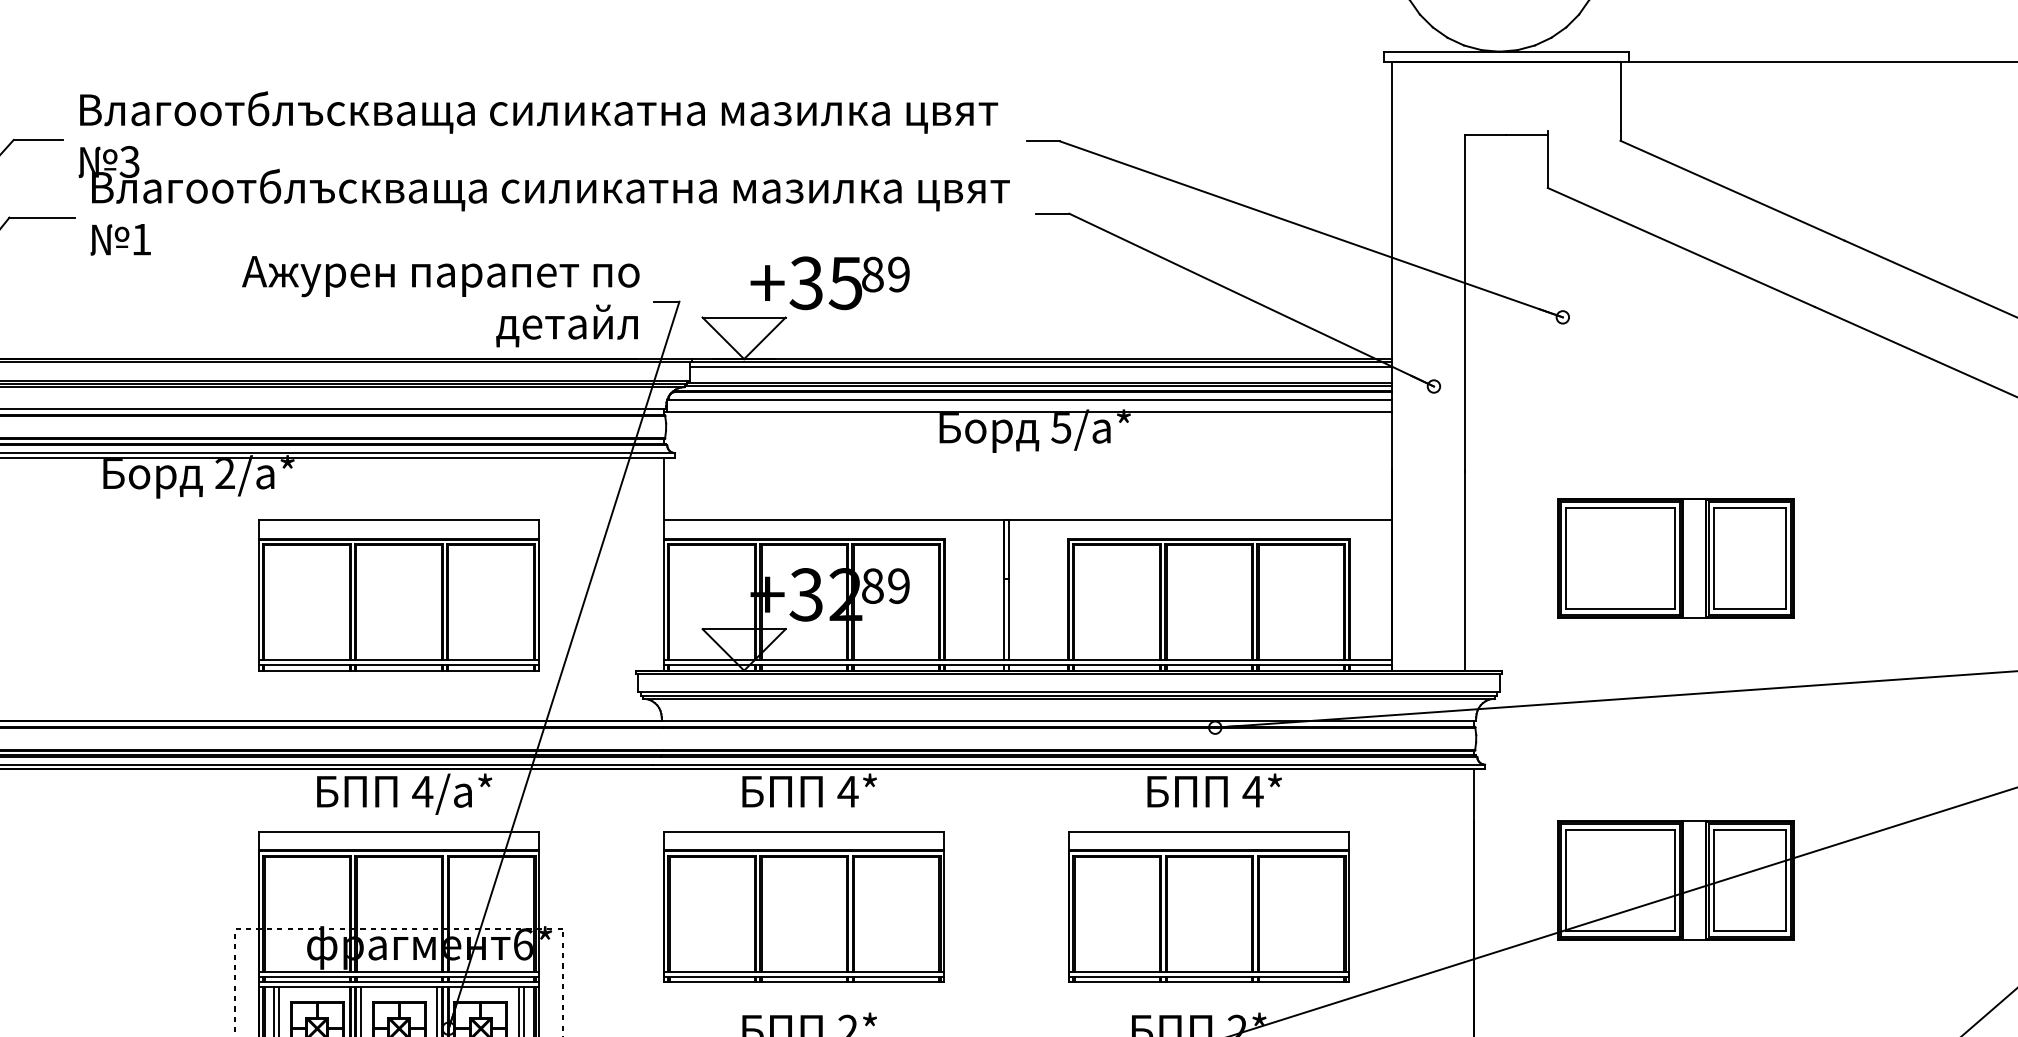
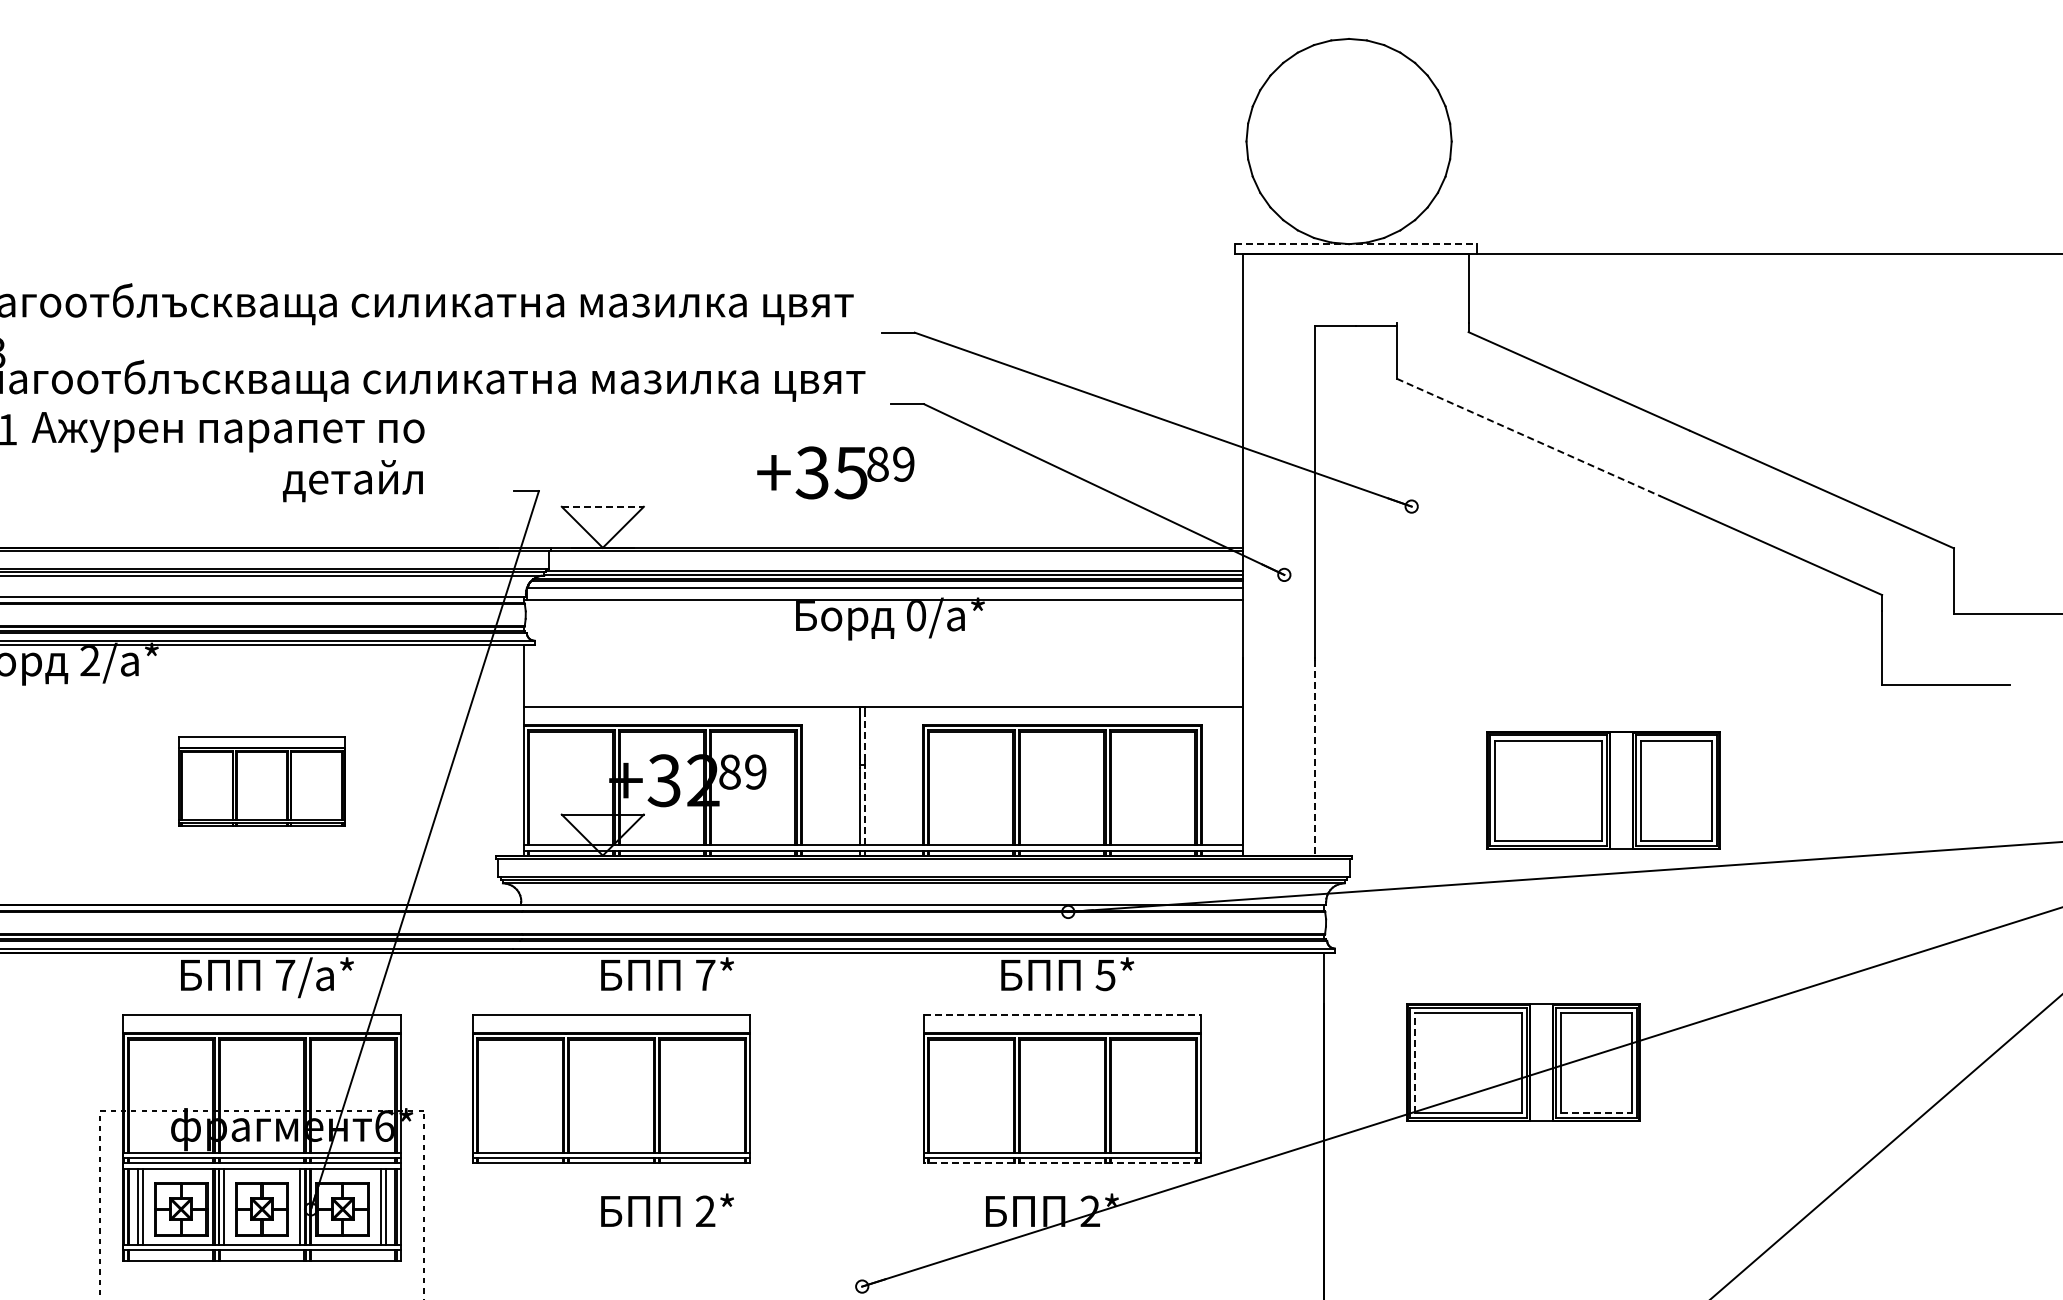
line: (1507, 52) -> (1356, 244), solid -> dashed
line: (1682, 247) -> (1529, 437), solid -> dashed
text: (829, 282) -> (835, 472), moved
text: (440, 302) -> (227, 457), moved
line: (744, 317) -> (603, 506), solid -> dashed
line: (1040, 367) -> (895, 556), removed
text: (1060, 428) -> (915, 616), 5/a* -> 0/a*
line: (1009, 548) -> (864, 734), solid -> dashed
part: (1676, 558) -> (1603, 790), moved
line: (1464, 571) -> (1314, 757), solid -> dashed
part: (398, 595) -> (261, 781), size x0.6
line: (1009, 620) -> (864, 806), solid -> dashed
text: (421, 791) -> (284, 975), 4/ -> 7/
text: (848, 791) -> (705, 975), 4* -> 7*
text: (1252, 791) -> (1105, 975), 4* -> 5*
line: (1209, 831) -> (1062, 1014), solid -> dashed
line: (1566, 880) -> (1415, 1062), solid -> dashed
part: (804, 906) -> (611, 1088), moved
line: (1749, 931) -> (1596, 1113), solid -> dashed
line: (1209, 982) -> (1062, 1163), solid -> dashed

